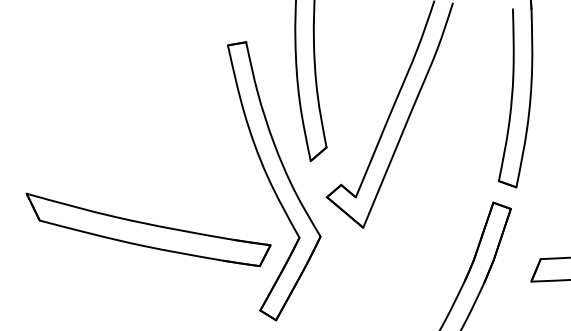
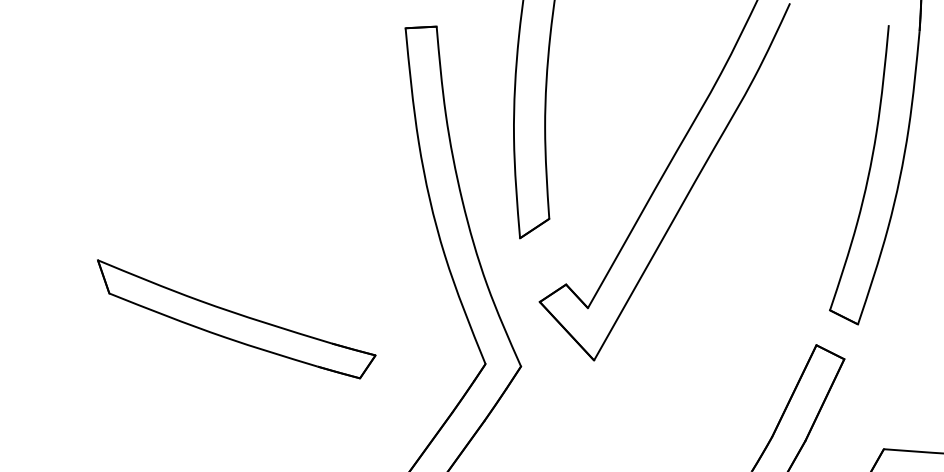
part: (148, 229) -> (235, 319), size x0.7

